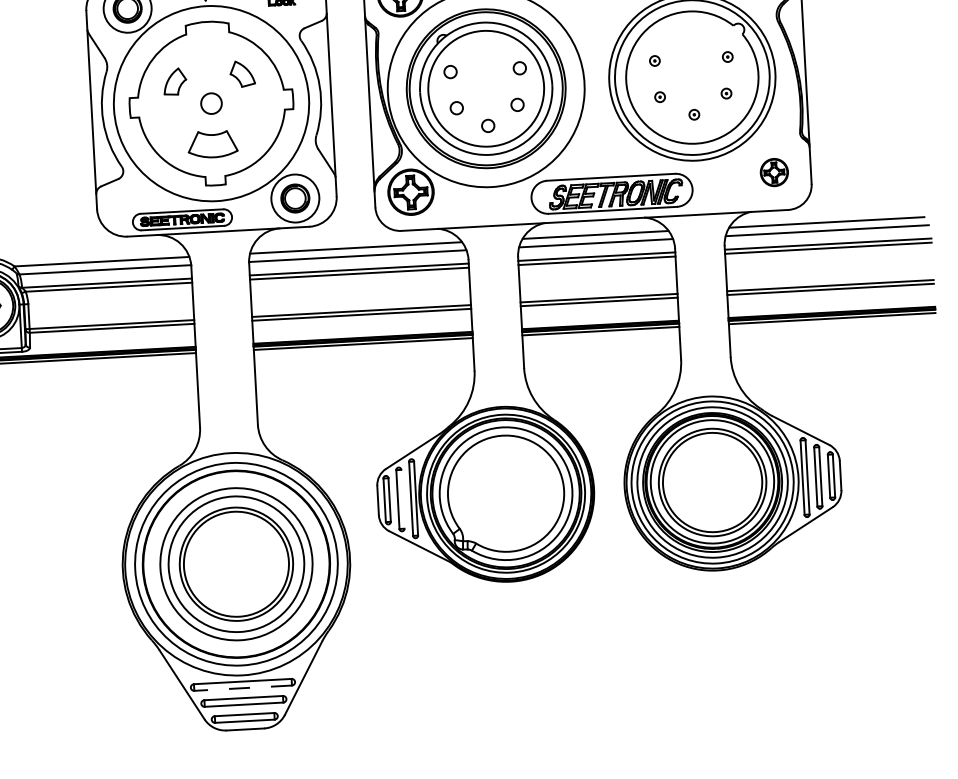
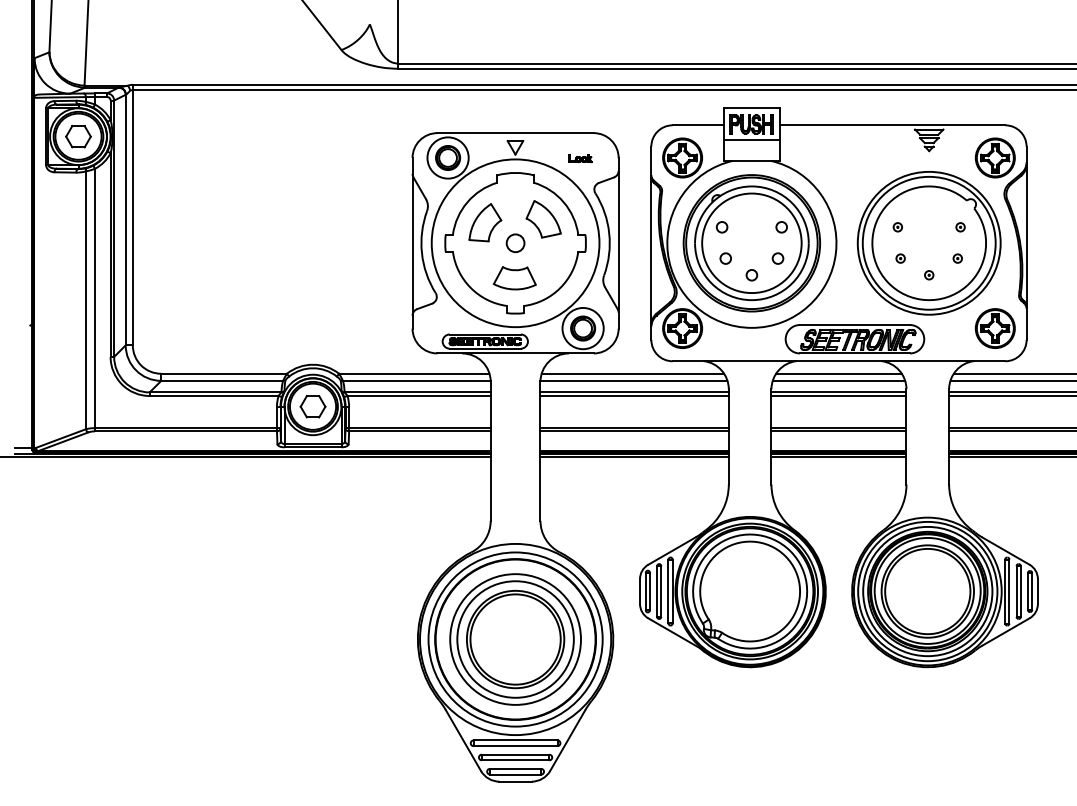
part: (242, 74) -> (543, 219), size x1.67
part: (175, 81) -> (485, 222), size x1.67
part: (773, 172) -> (994, 328), size x1.67
line: (403, 499) -> (661, 591), added
line: (243, 688) -> (515, 746), dashed -> solid

